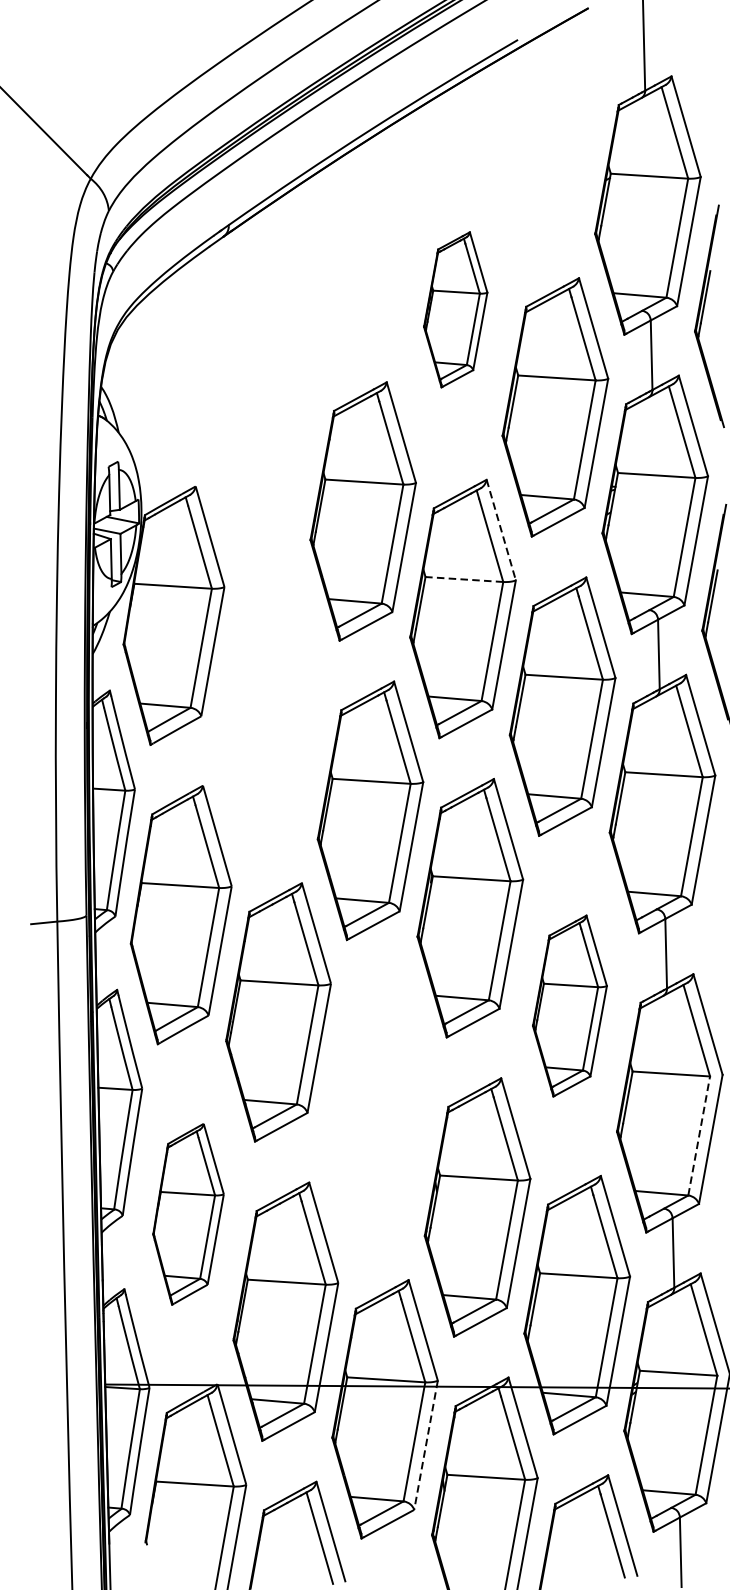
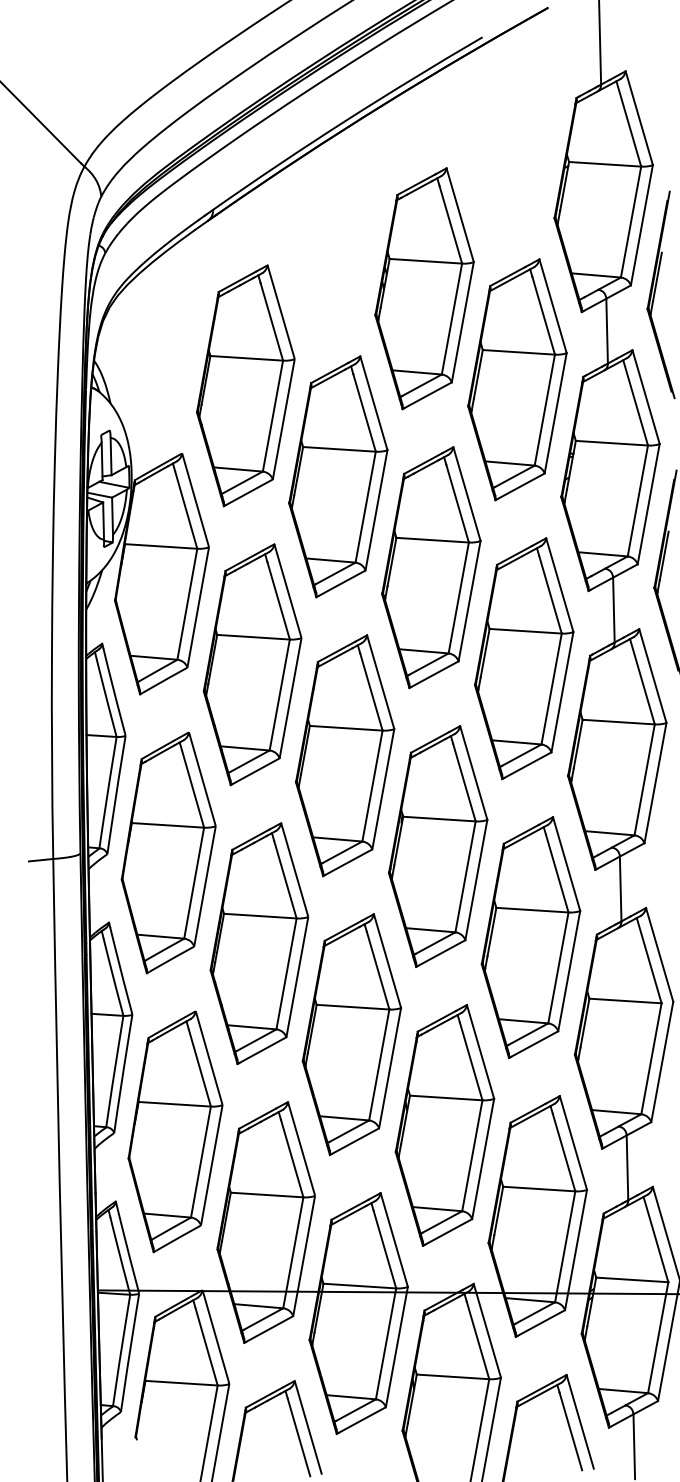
part: (455, 309) -> (424, 288), size x1.67
part: (263, 413) -> (245, 385), added
line: (500, 530) -> (466, 494), dashed -> solid
line: (464, 579) -> (432, 540), dashed -> solid
part: (271, 712) -> (252, 664), added
part: (569, 1005) -> (530, 937), size x1.43
part: (377, 1109) -> (351, 1034), added
line: (699, 1135) -> (651, 1058), dashed -> solid
part: (188, 1214) -> (175, 1131), size x1.43
line: (425, 1445) -> (396, 1347), dashed -> solid

